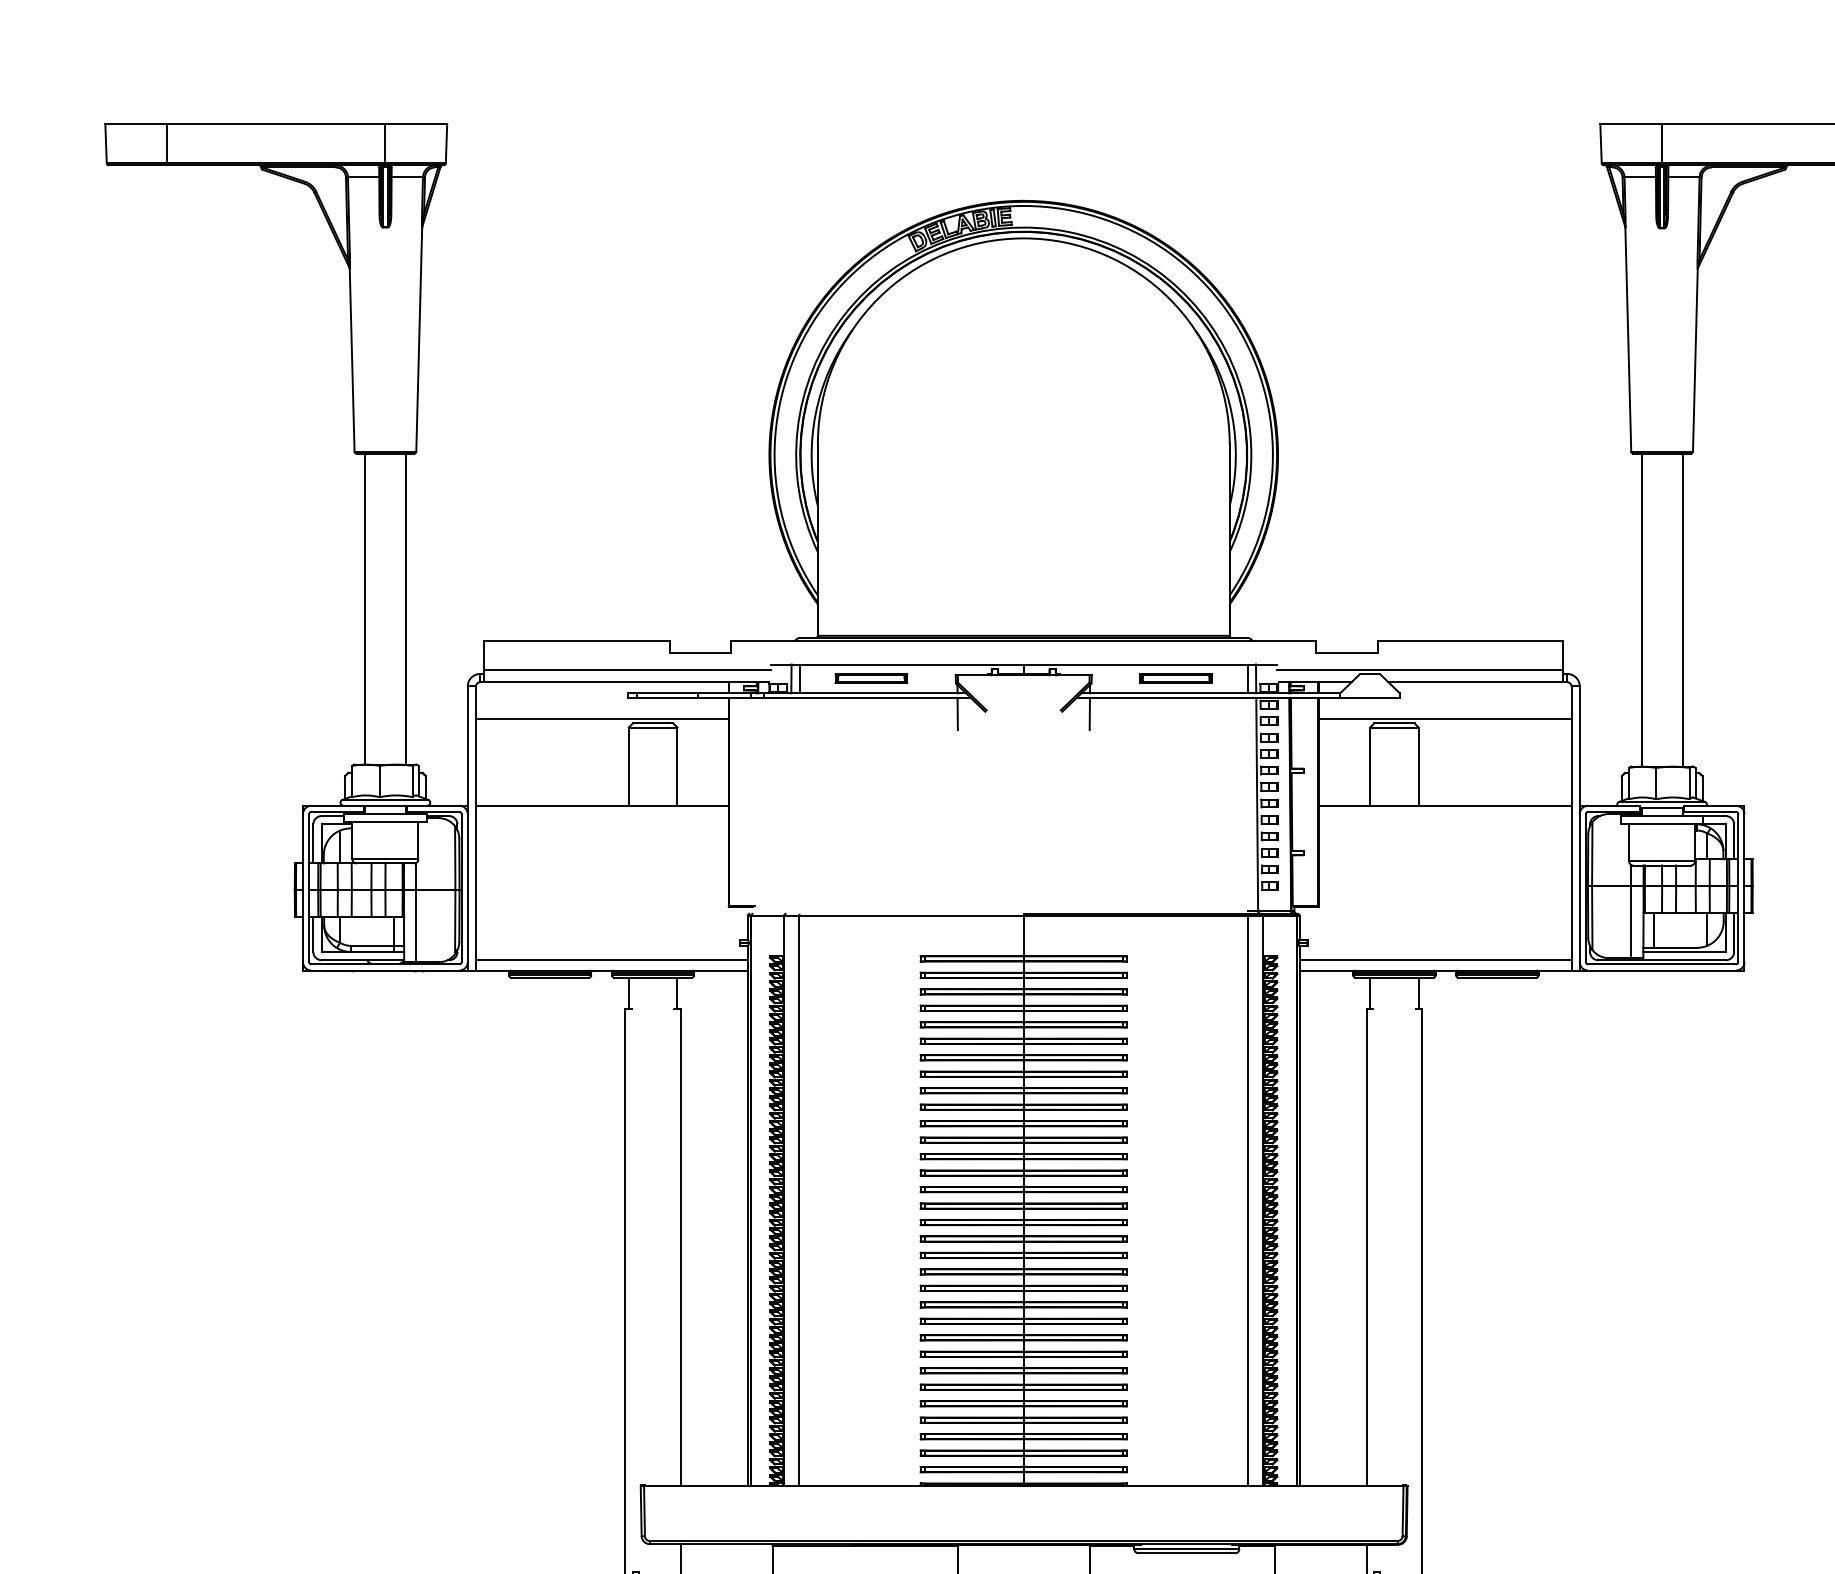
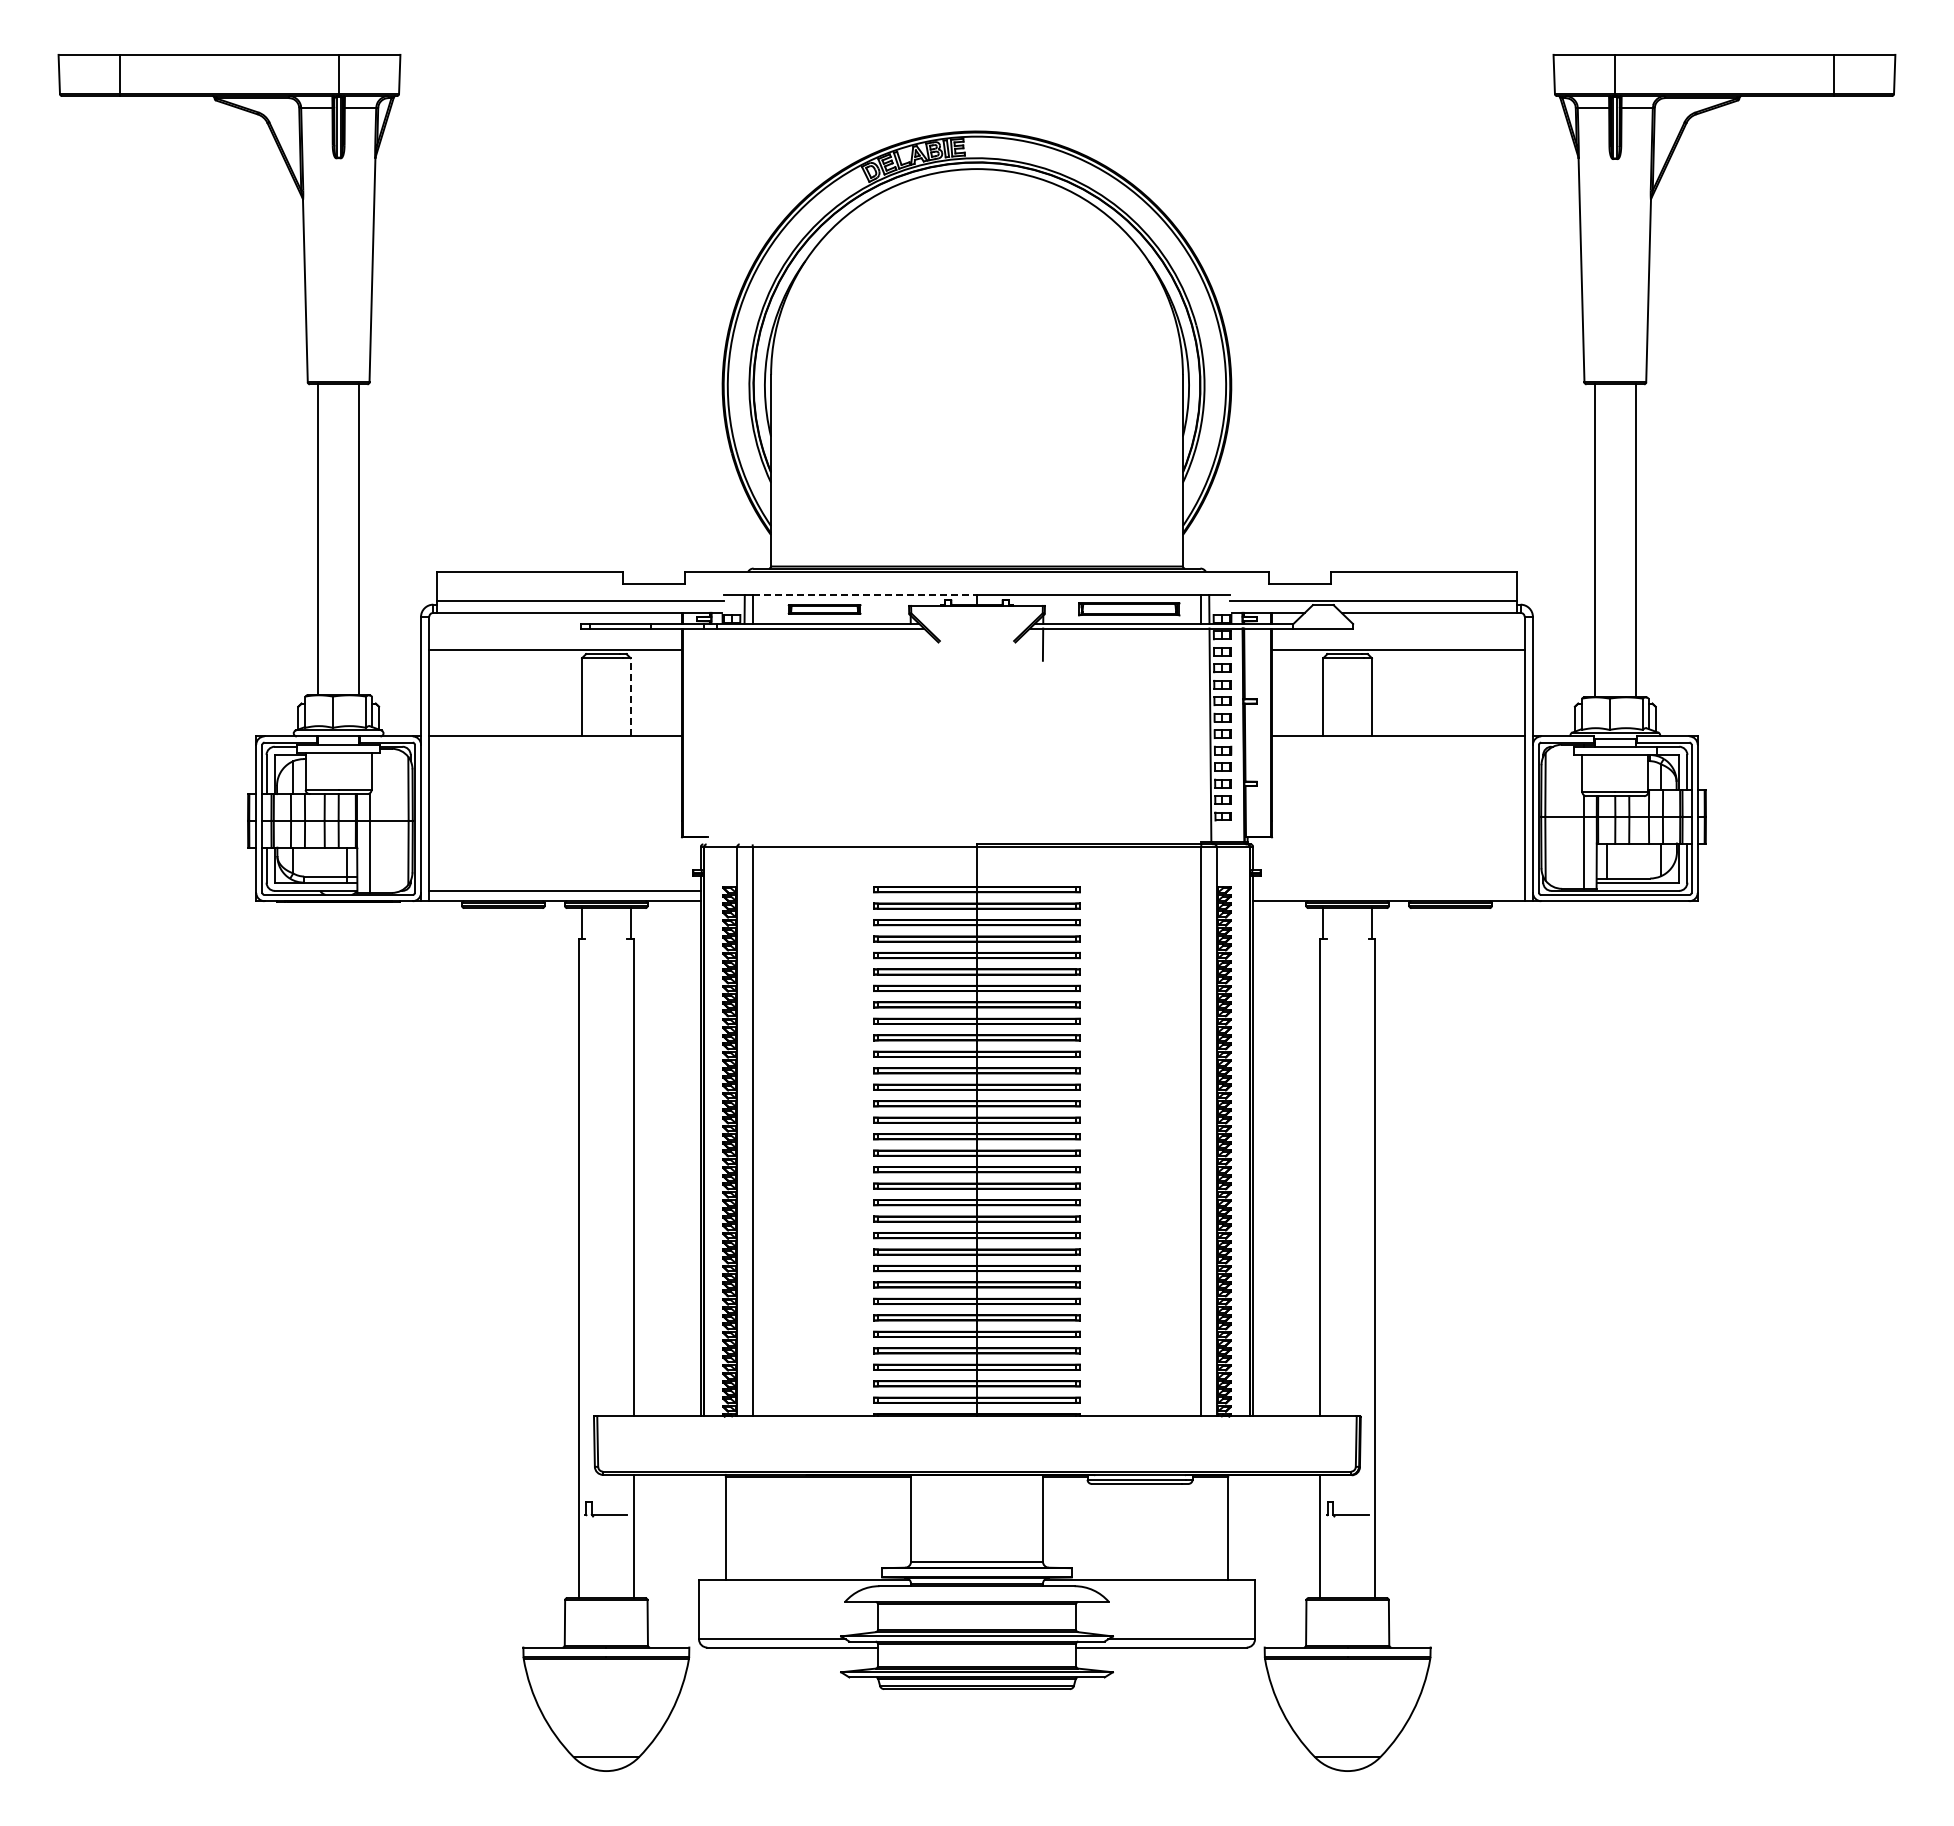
line: (912, 664) -> (865, 595), solid -> dashed
part: (1176, 678) -> (1129, 609), size x1.4
line: (957, 713) -> (910, 644), removed
line: (677, 765) -> (630, 696), solid -> dashed
line: (1435, 959) -> (1388, 890), removed

